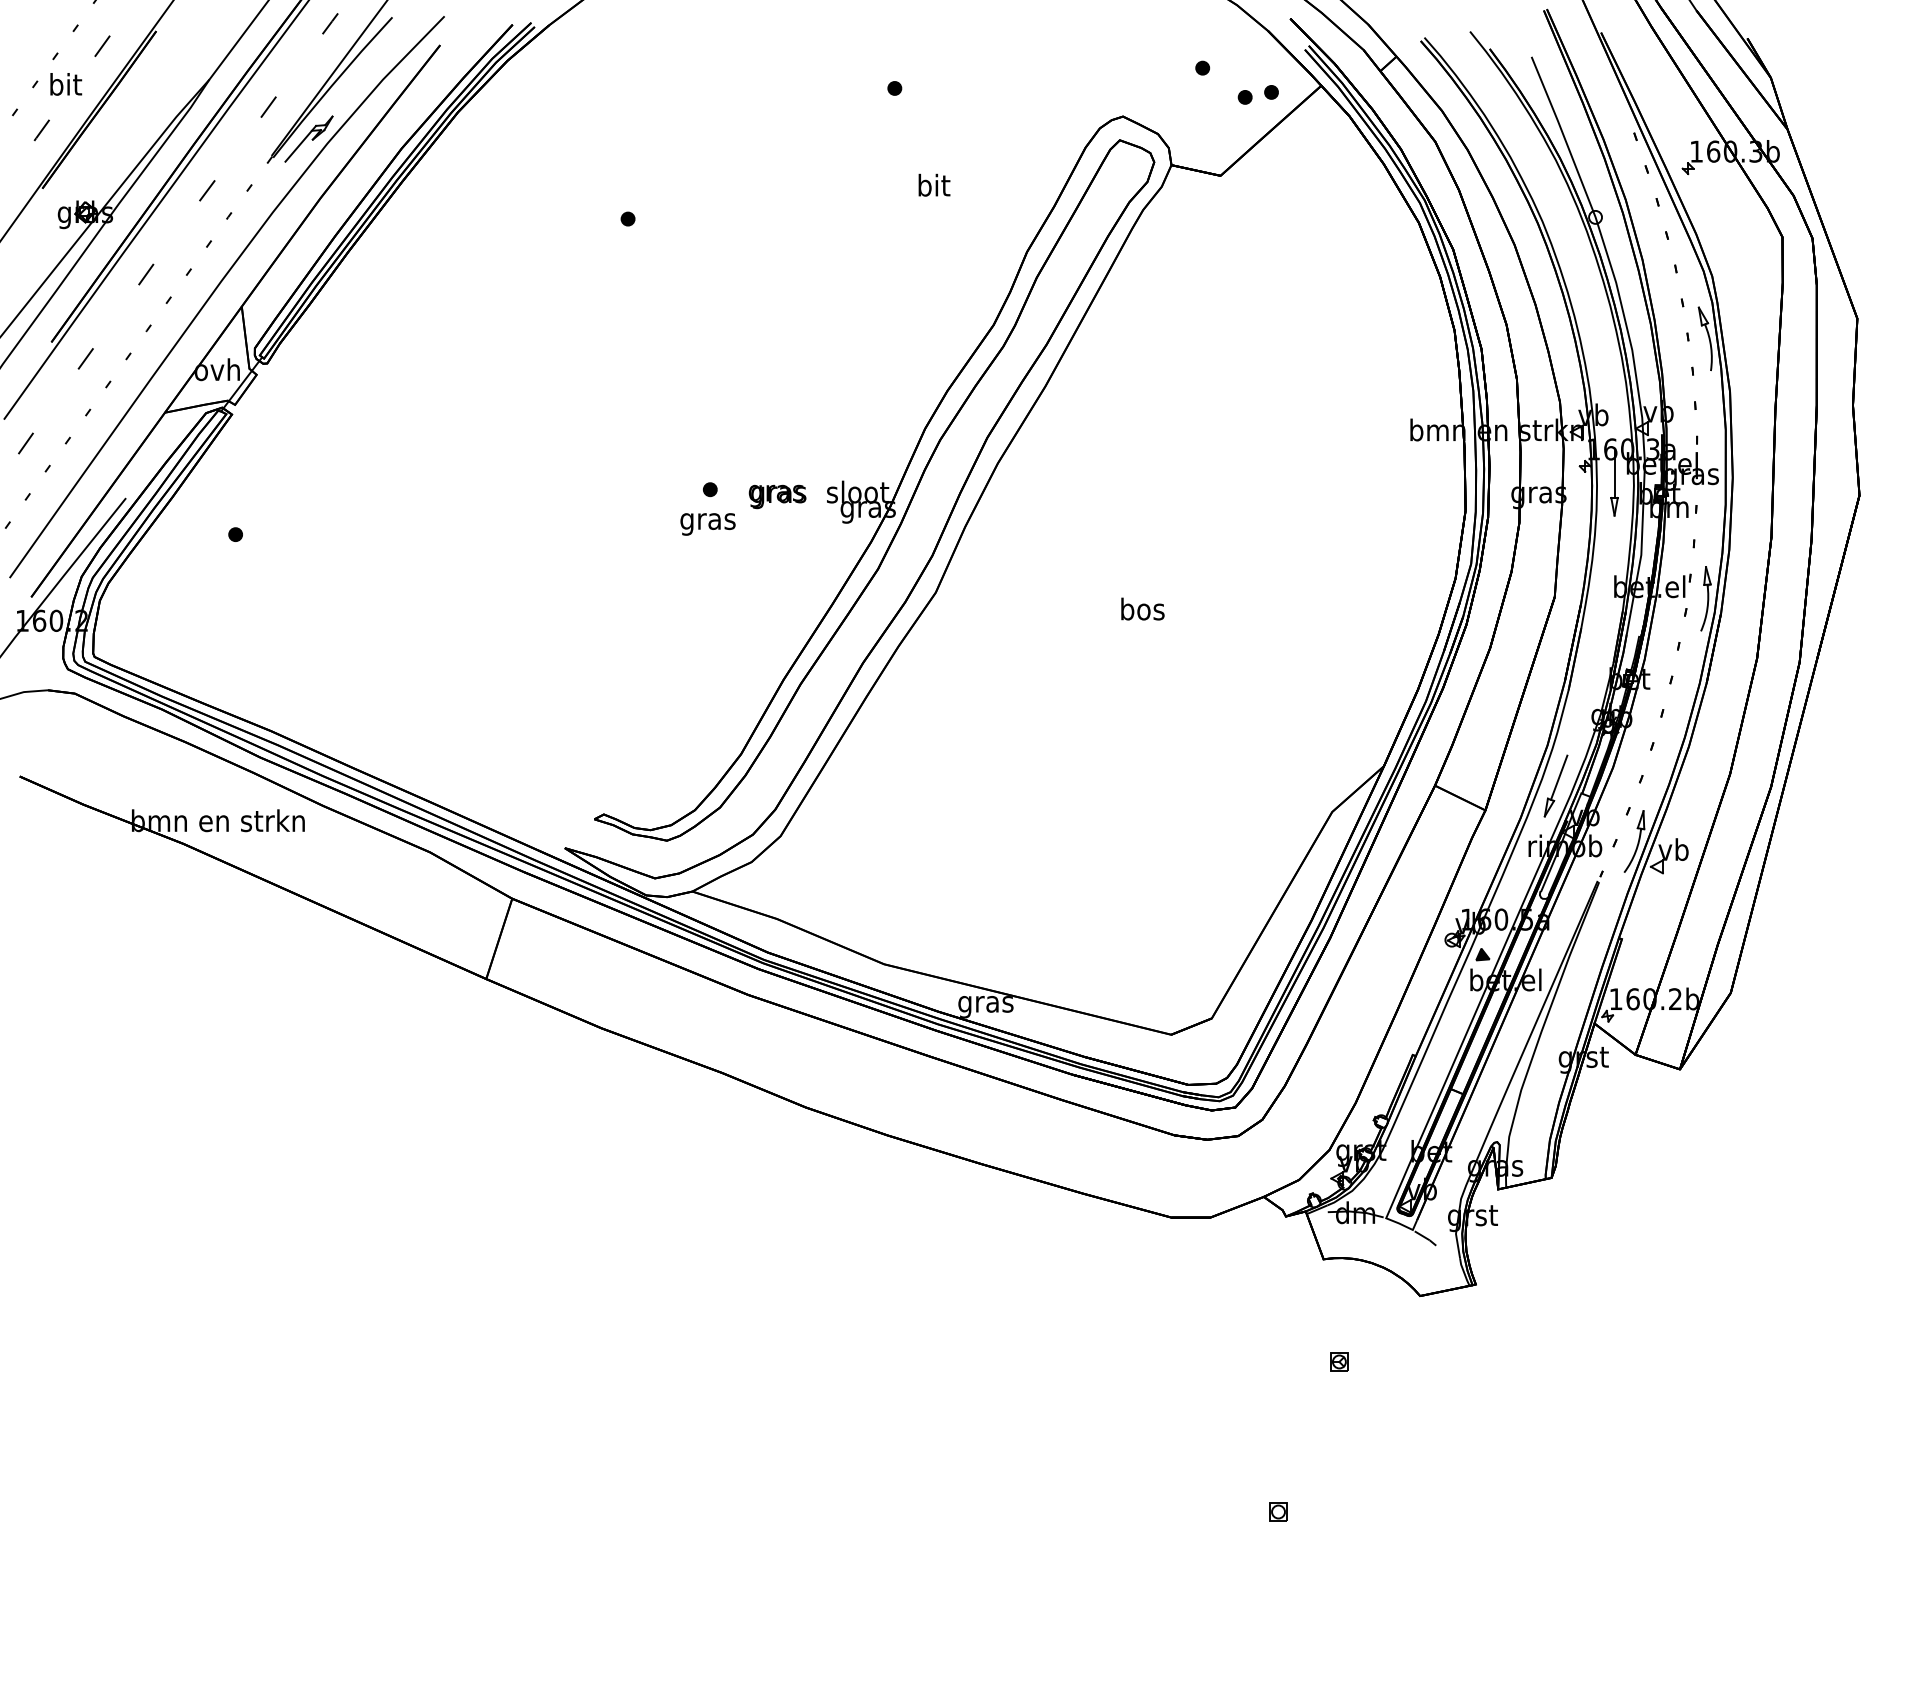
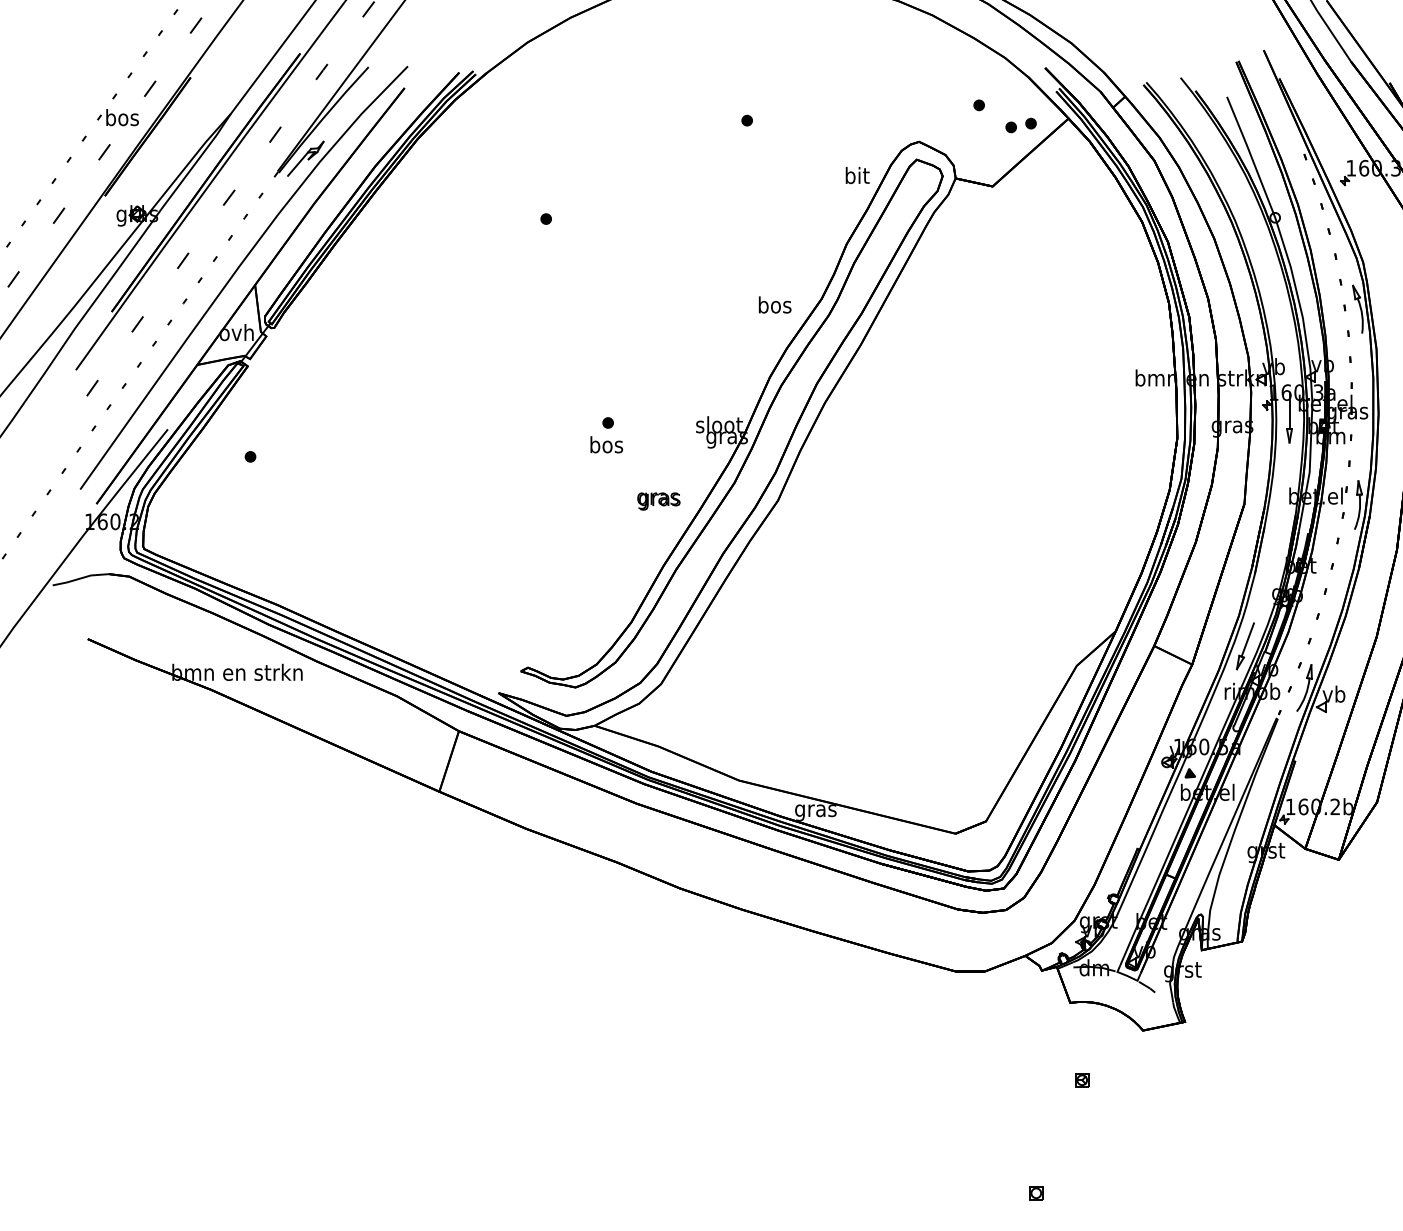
text: (65, 84) -> (122, 117), bit -> bos
text: (934, 184) -> (857, 174), moved
text: (777, 496) -> (658, 501), moved
text: (707, 521) -> (606, 446), gras -> bos
text: (1142, 608) -> (774, 304), moved

